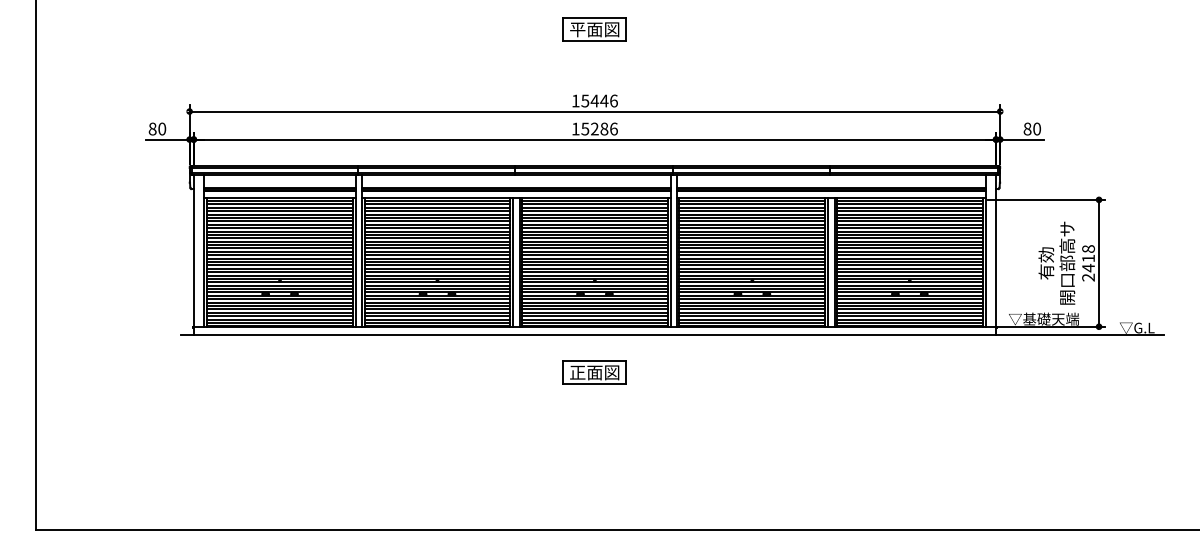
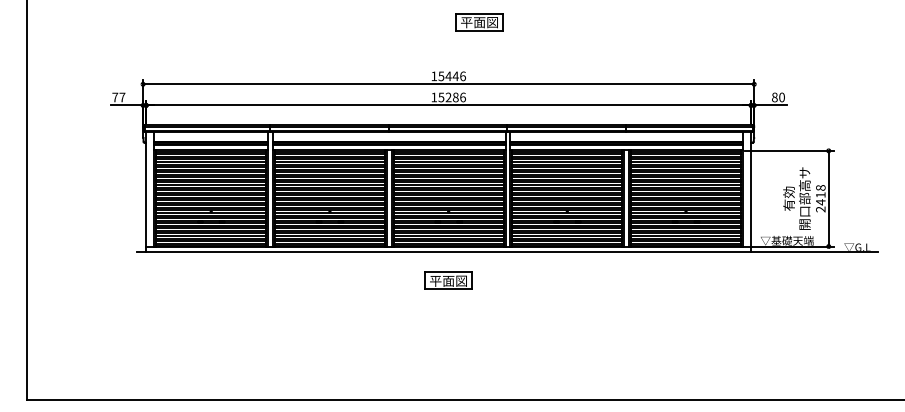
part: (594, 29) -> (479, 22), moved
text: (156, 129) -> (118, 97), 80 -> 77
text: (577, 373) -> (435, 281), 正面図 -> 平面図

